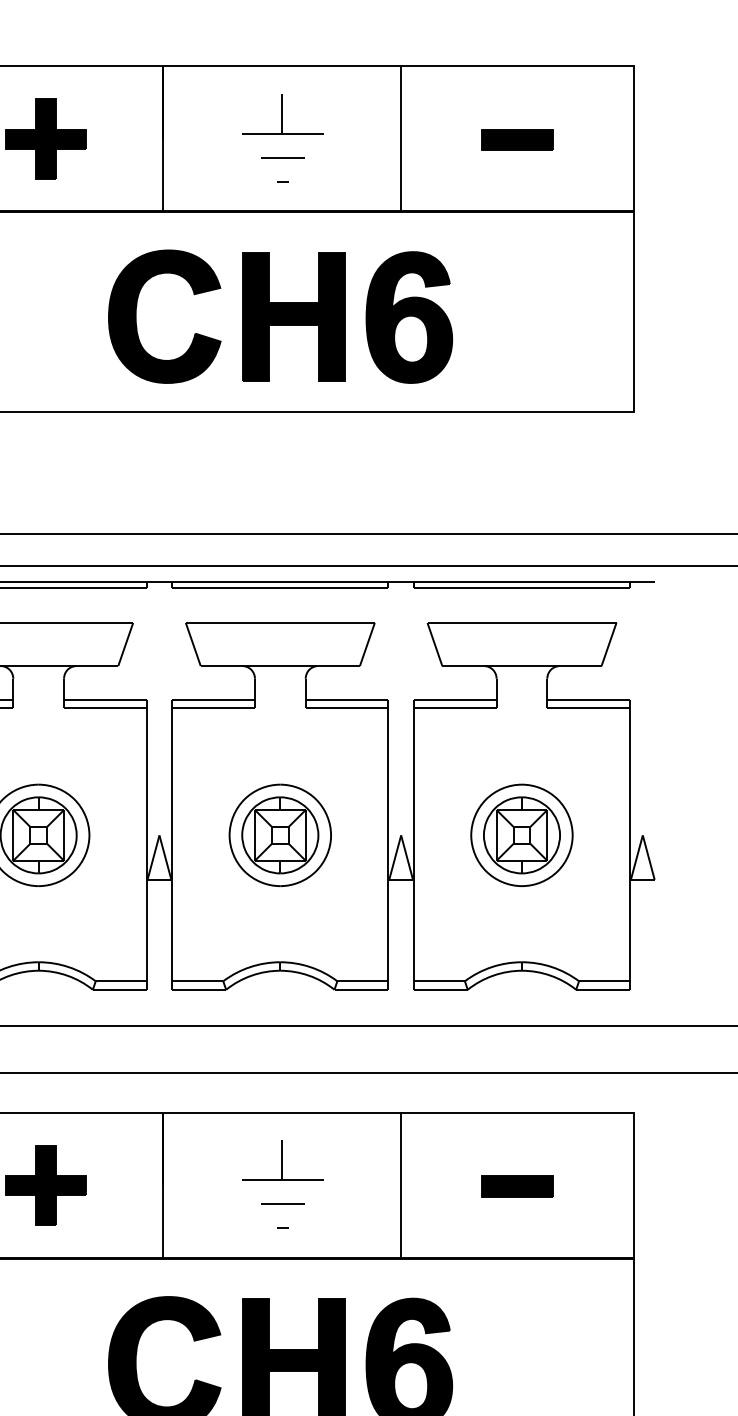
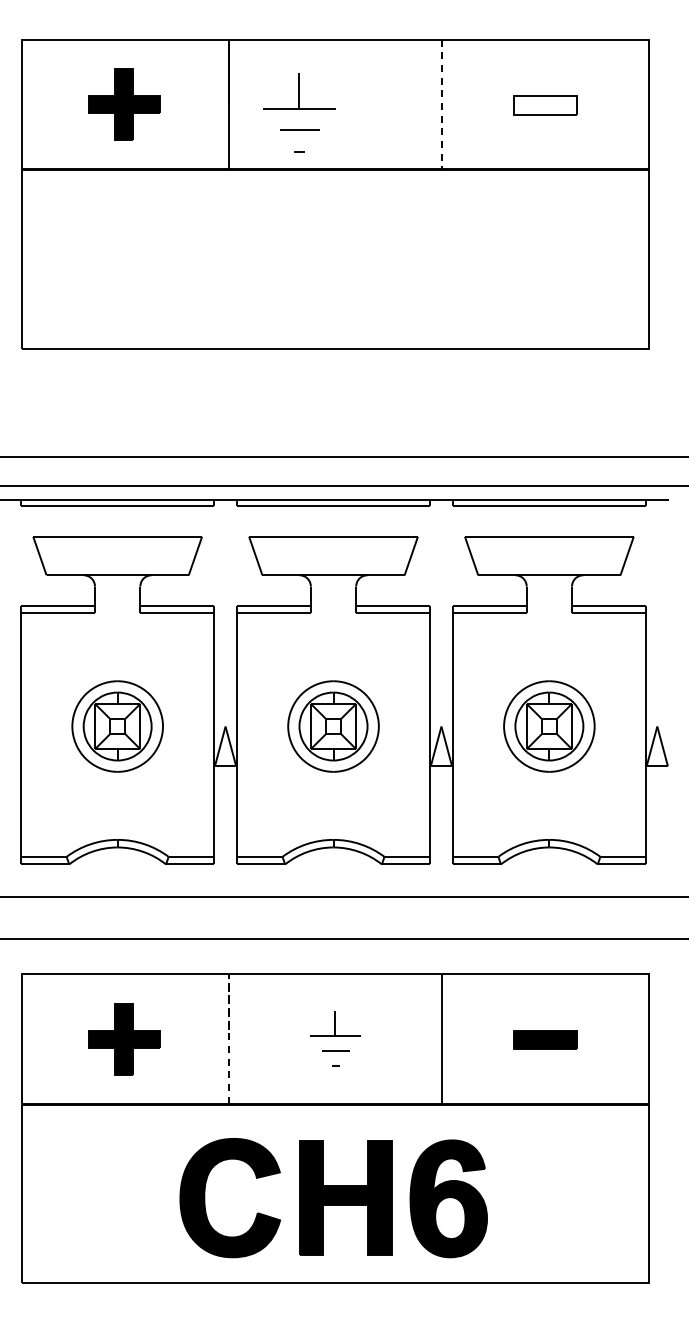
part: (282, 137) -> (299, 112), moved
line: (401, 139) -> (441, 104), solid -> dashed
fill: (517, 140) -> (545, 105), removed
part: (280, 317) -> (333, 263), removed
line: (162, 1148) -> (228, 1006), solid -> dashed
part: (282, 1184) -> (335, 1038), size x0.7

